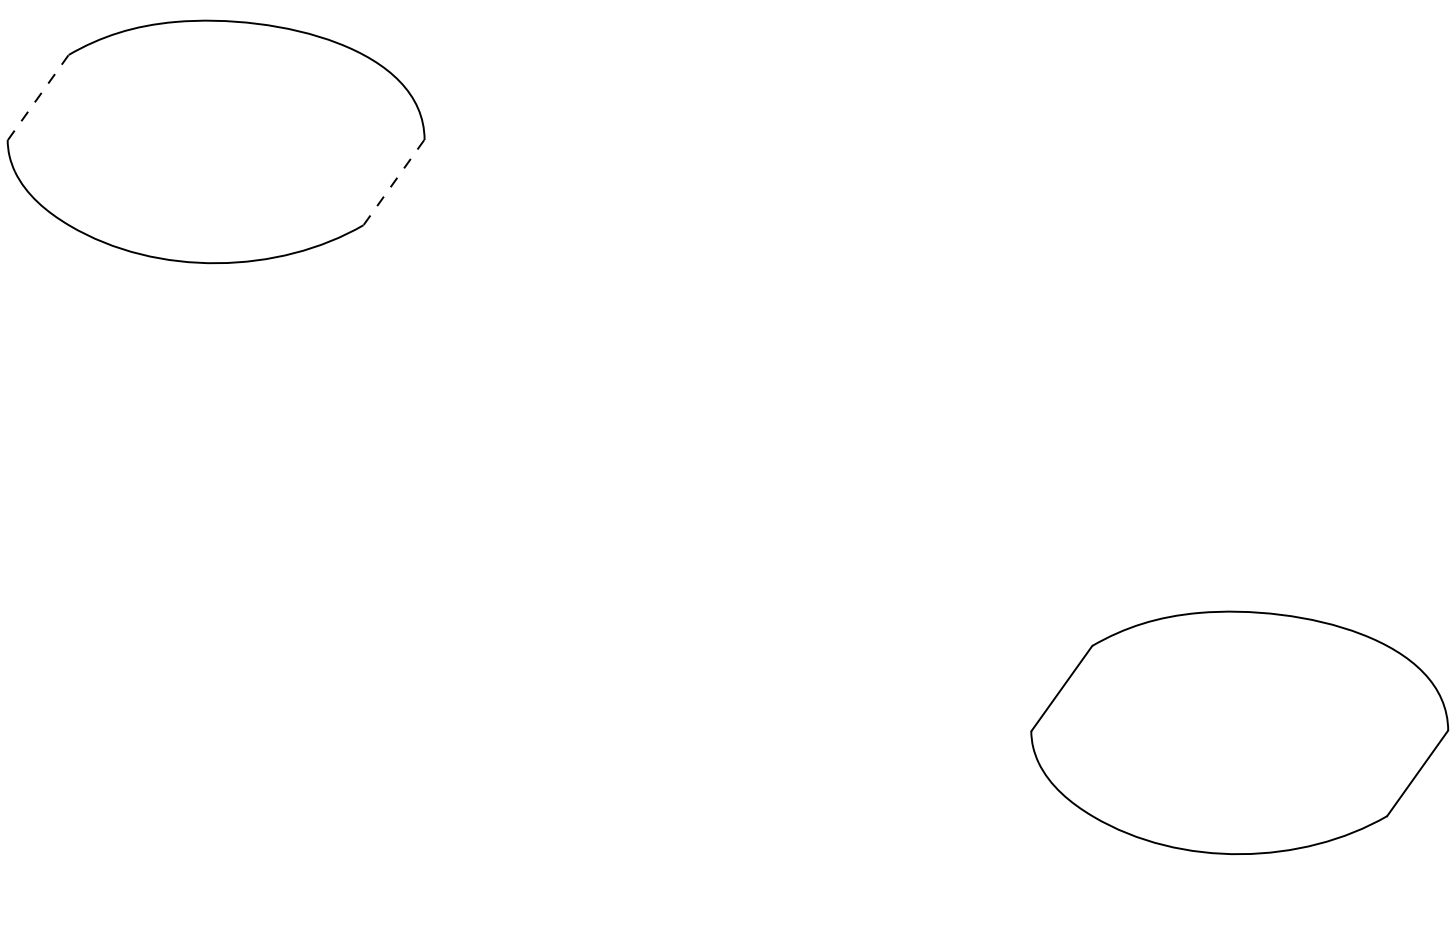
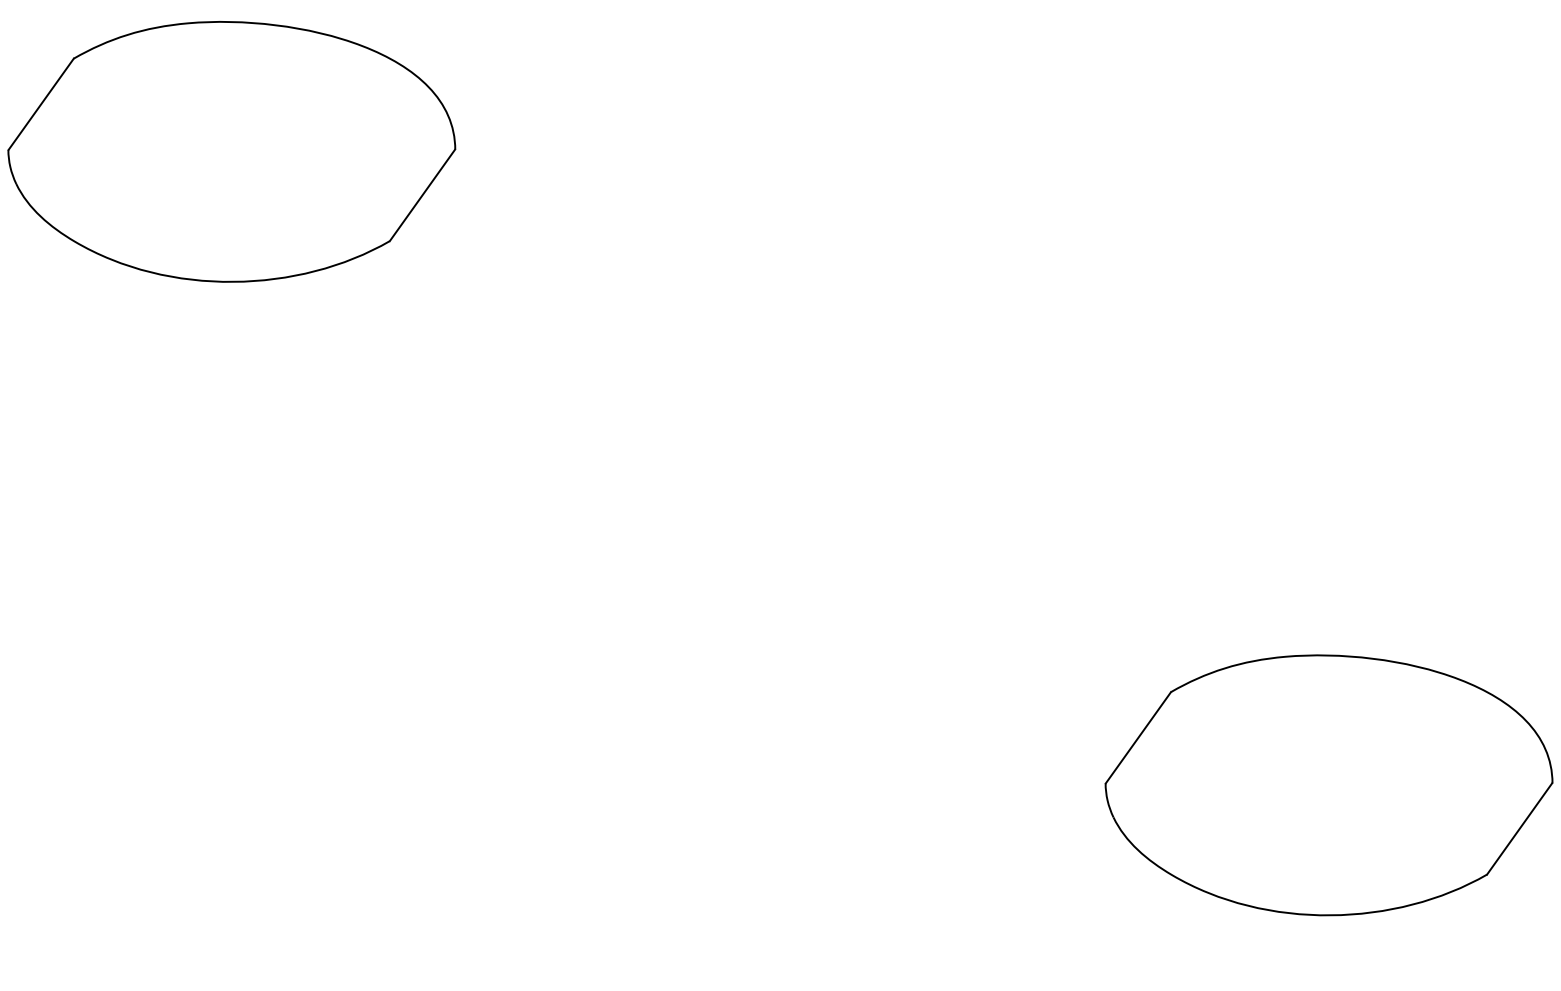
line: (38, 96) -> (41, 103), dashed -> solid
line: (394, 182) -> (422, 195), dashed -> solid

